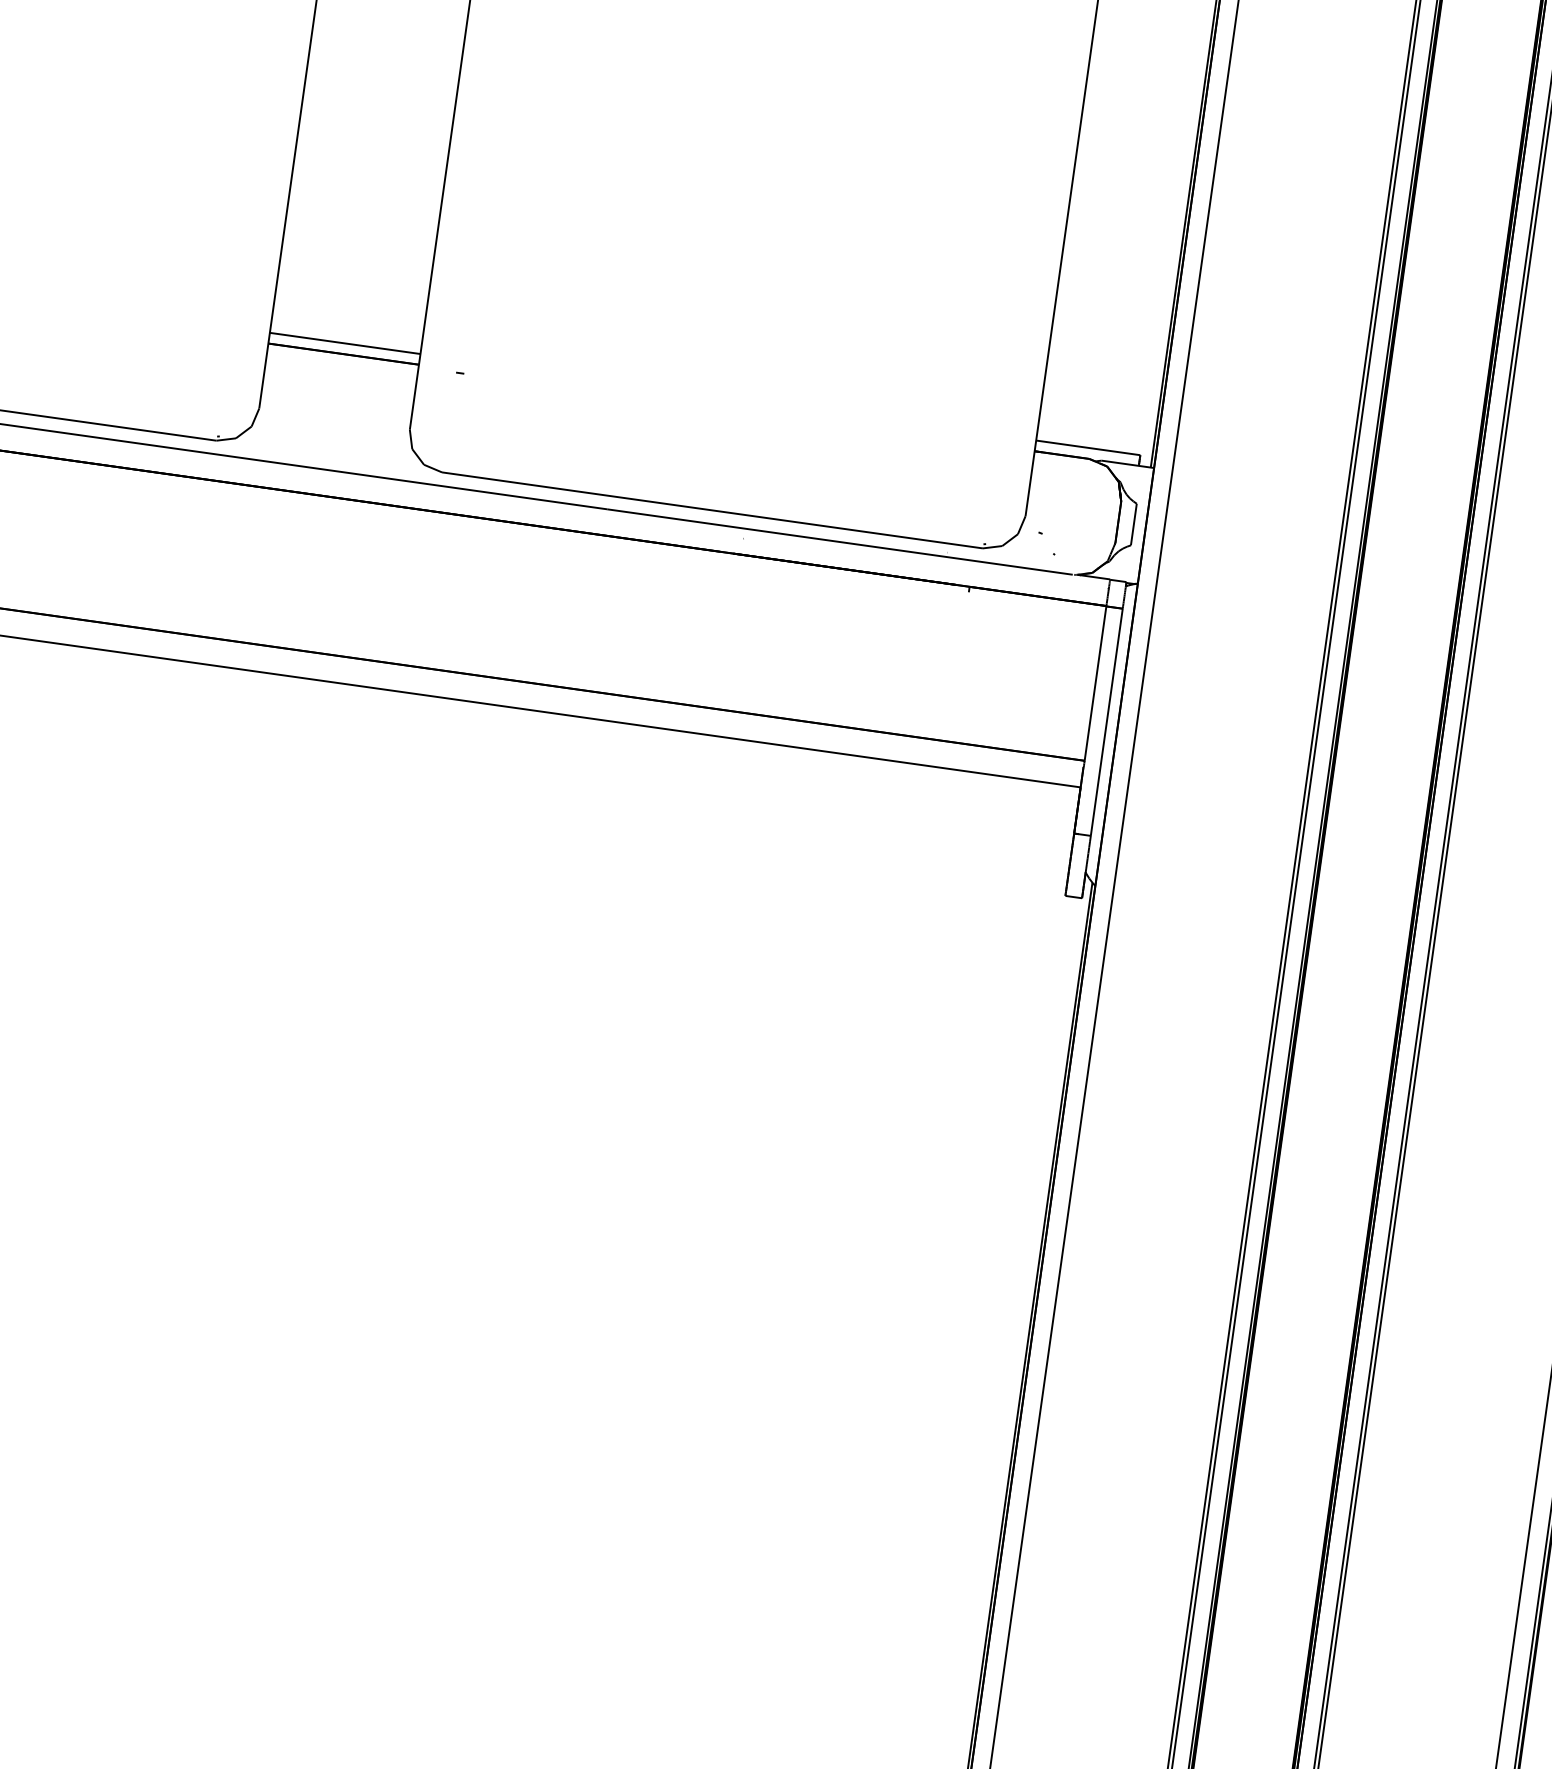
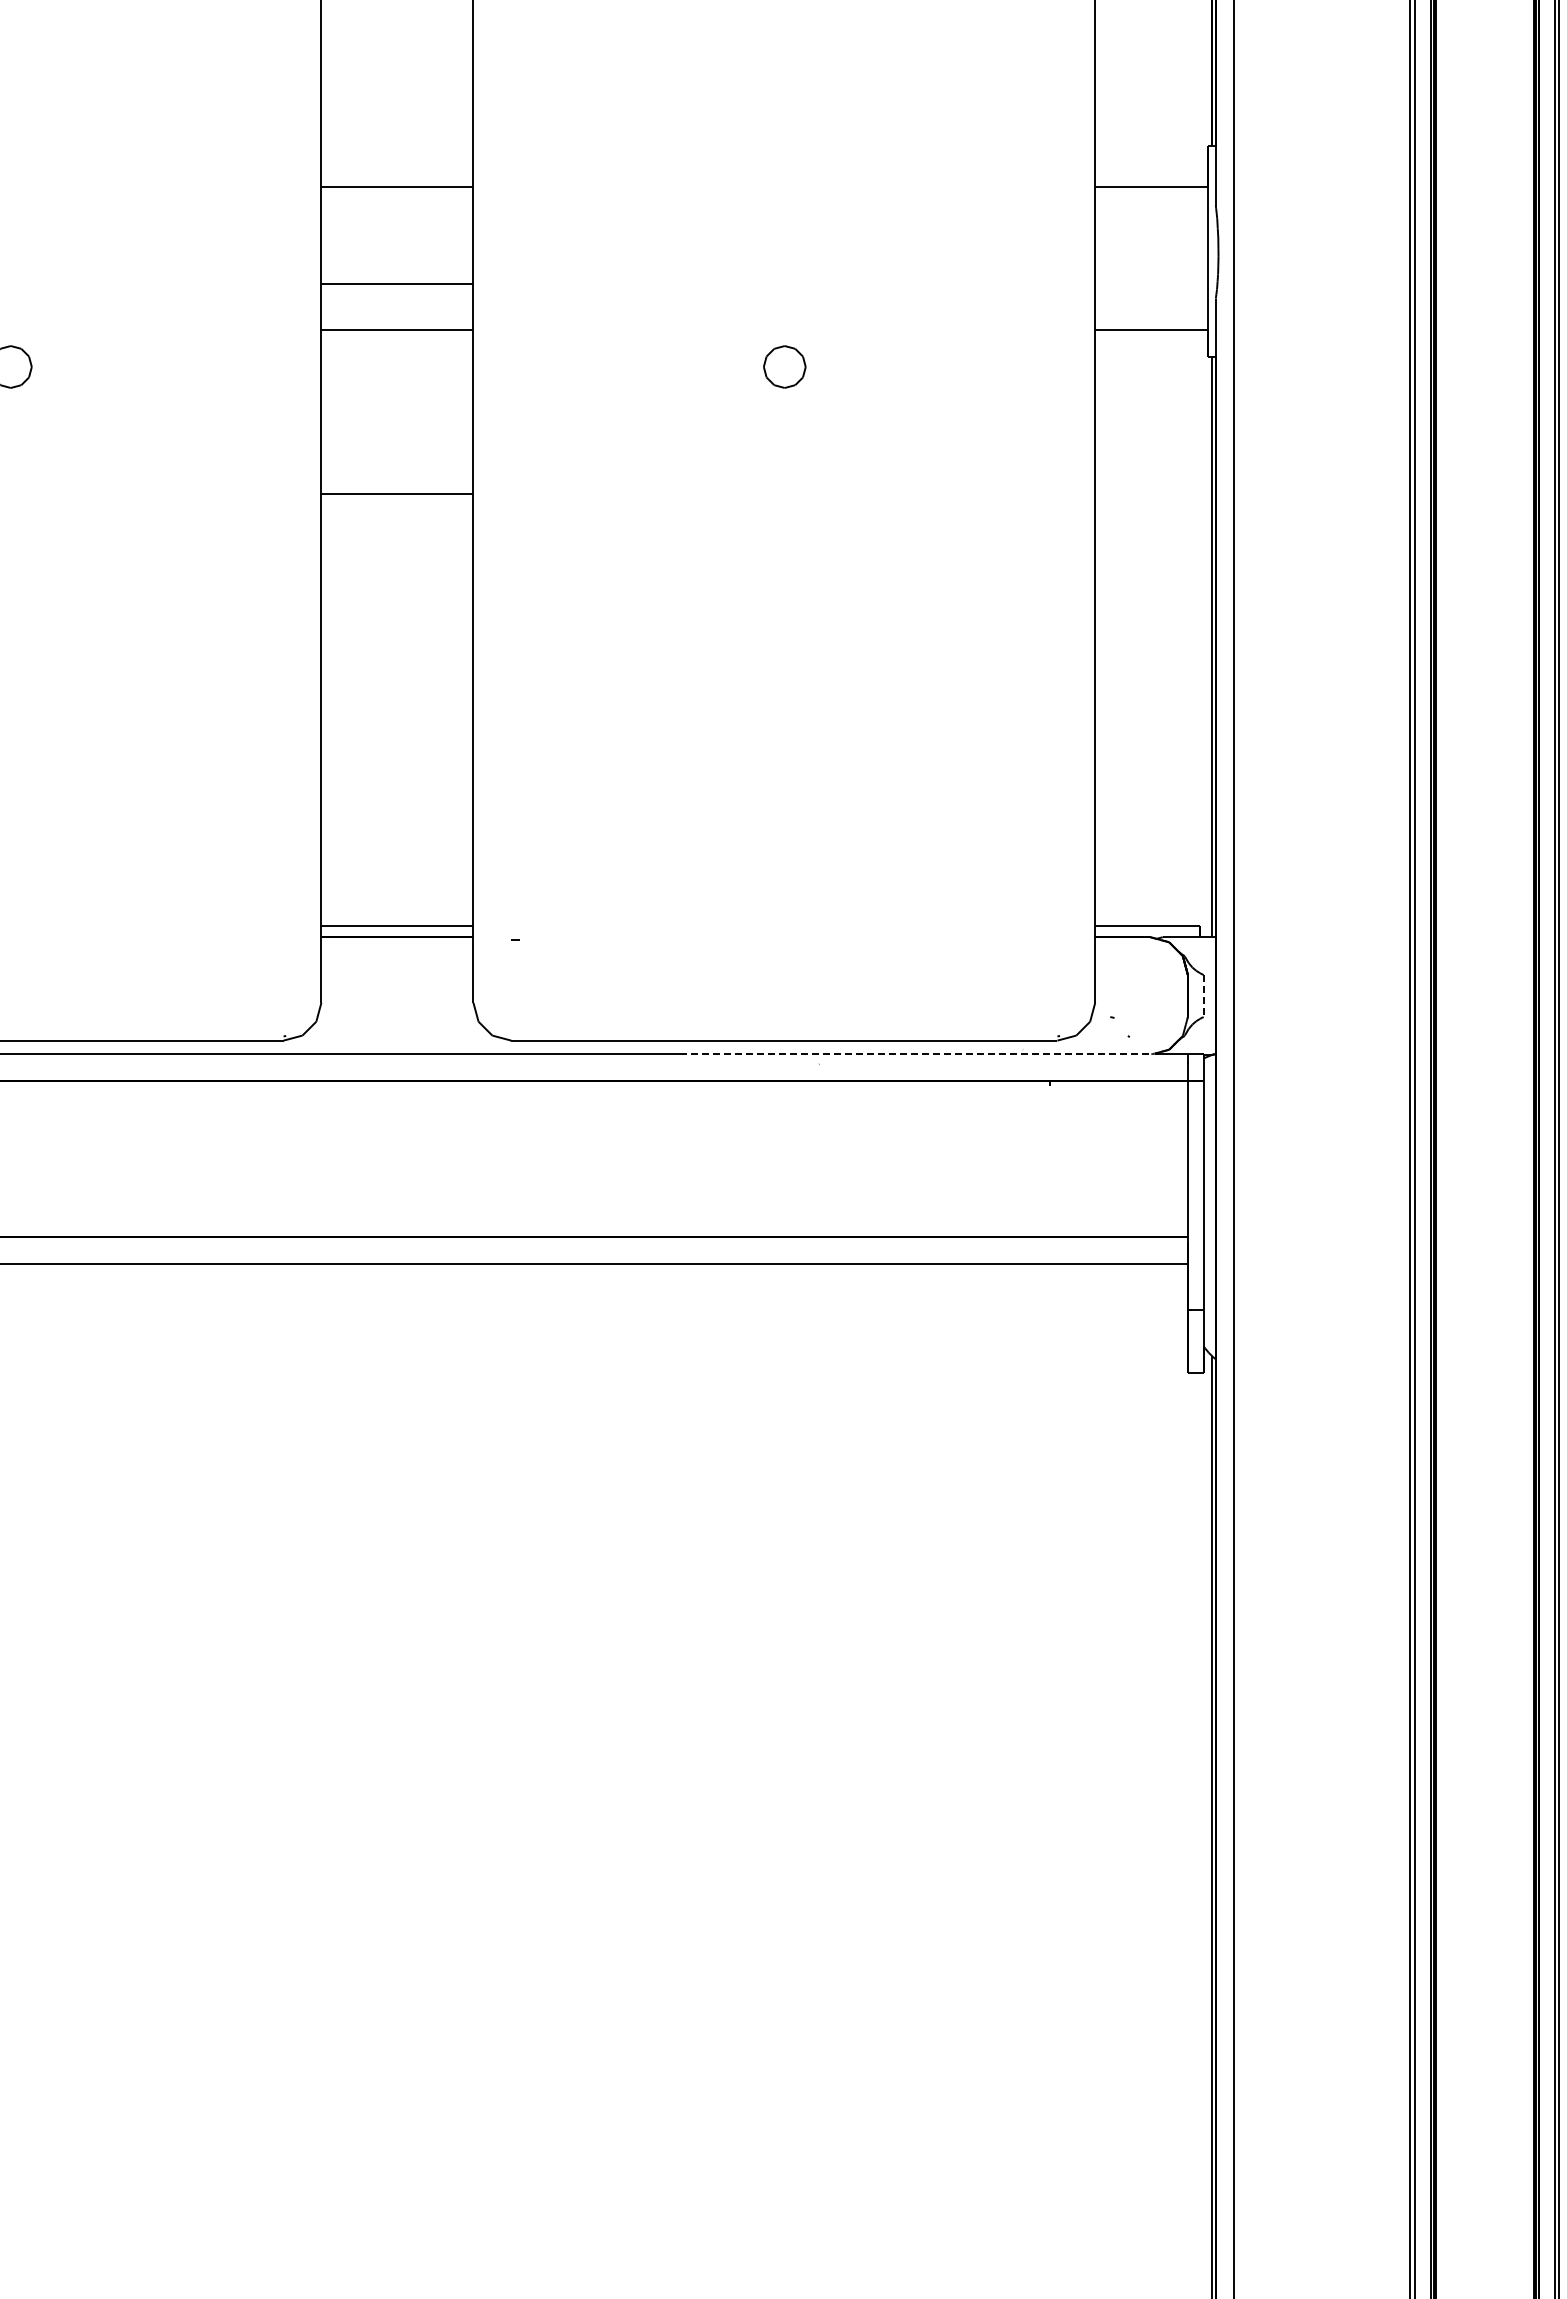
line: (1133, 525) -> (1203, 996), solid -> dashed
line: (840, 542) -> (915, 1054), solid -> dashed

